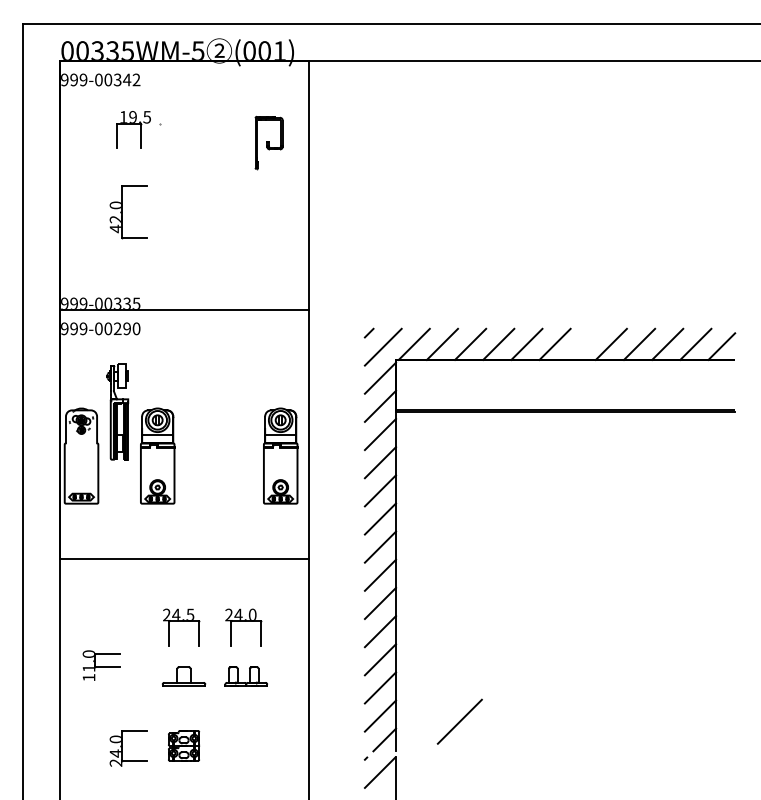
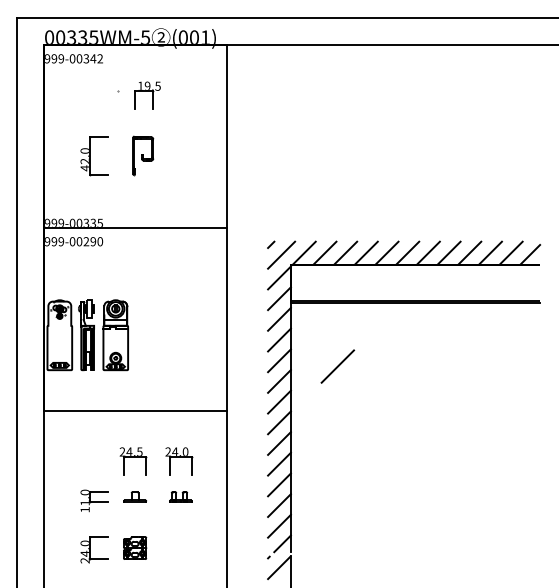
part: (133, 129) -> (147, 95), moved
part: (268, 142) -> (142, 155), moved
line: (582, 343) -> (427, 252), added
part: (117, 411) -> (86, 334), moved
part: (280, 455) -> (206, 334), removed
part: (101, 665) -> (94, 500), moved
part: (183, 676) -> (134, 497), size x0.71
part: (245, 676) -> (180, 497), size x0.71
line: (459, 721) -> (337, 366), moved

